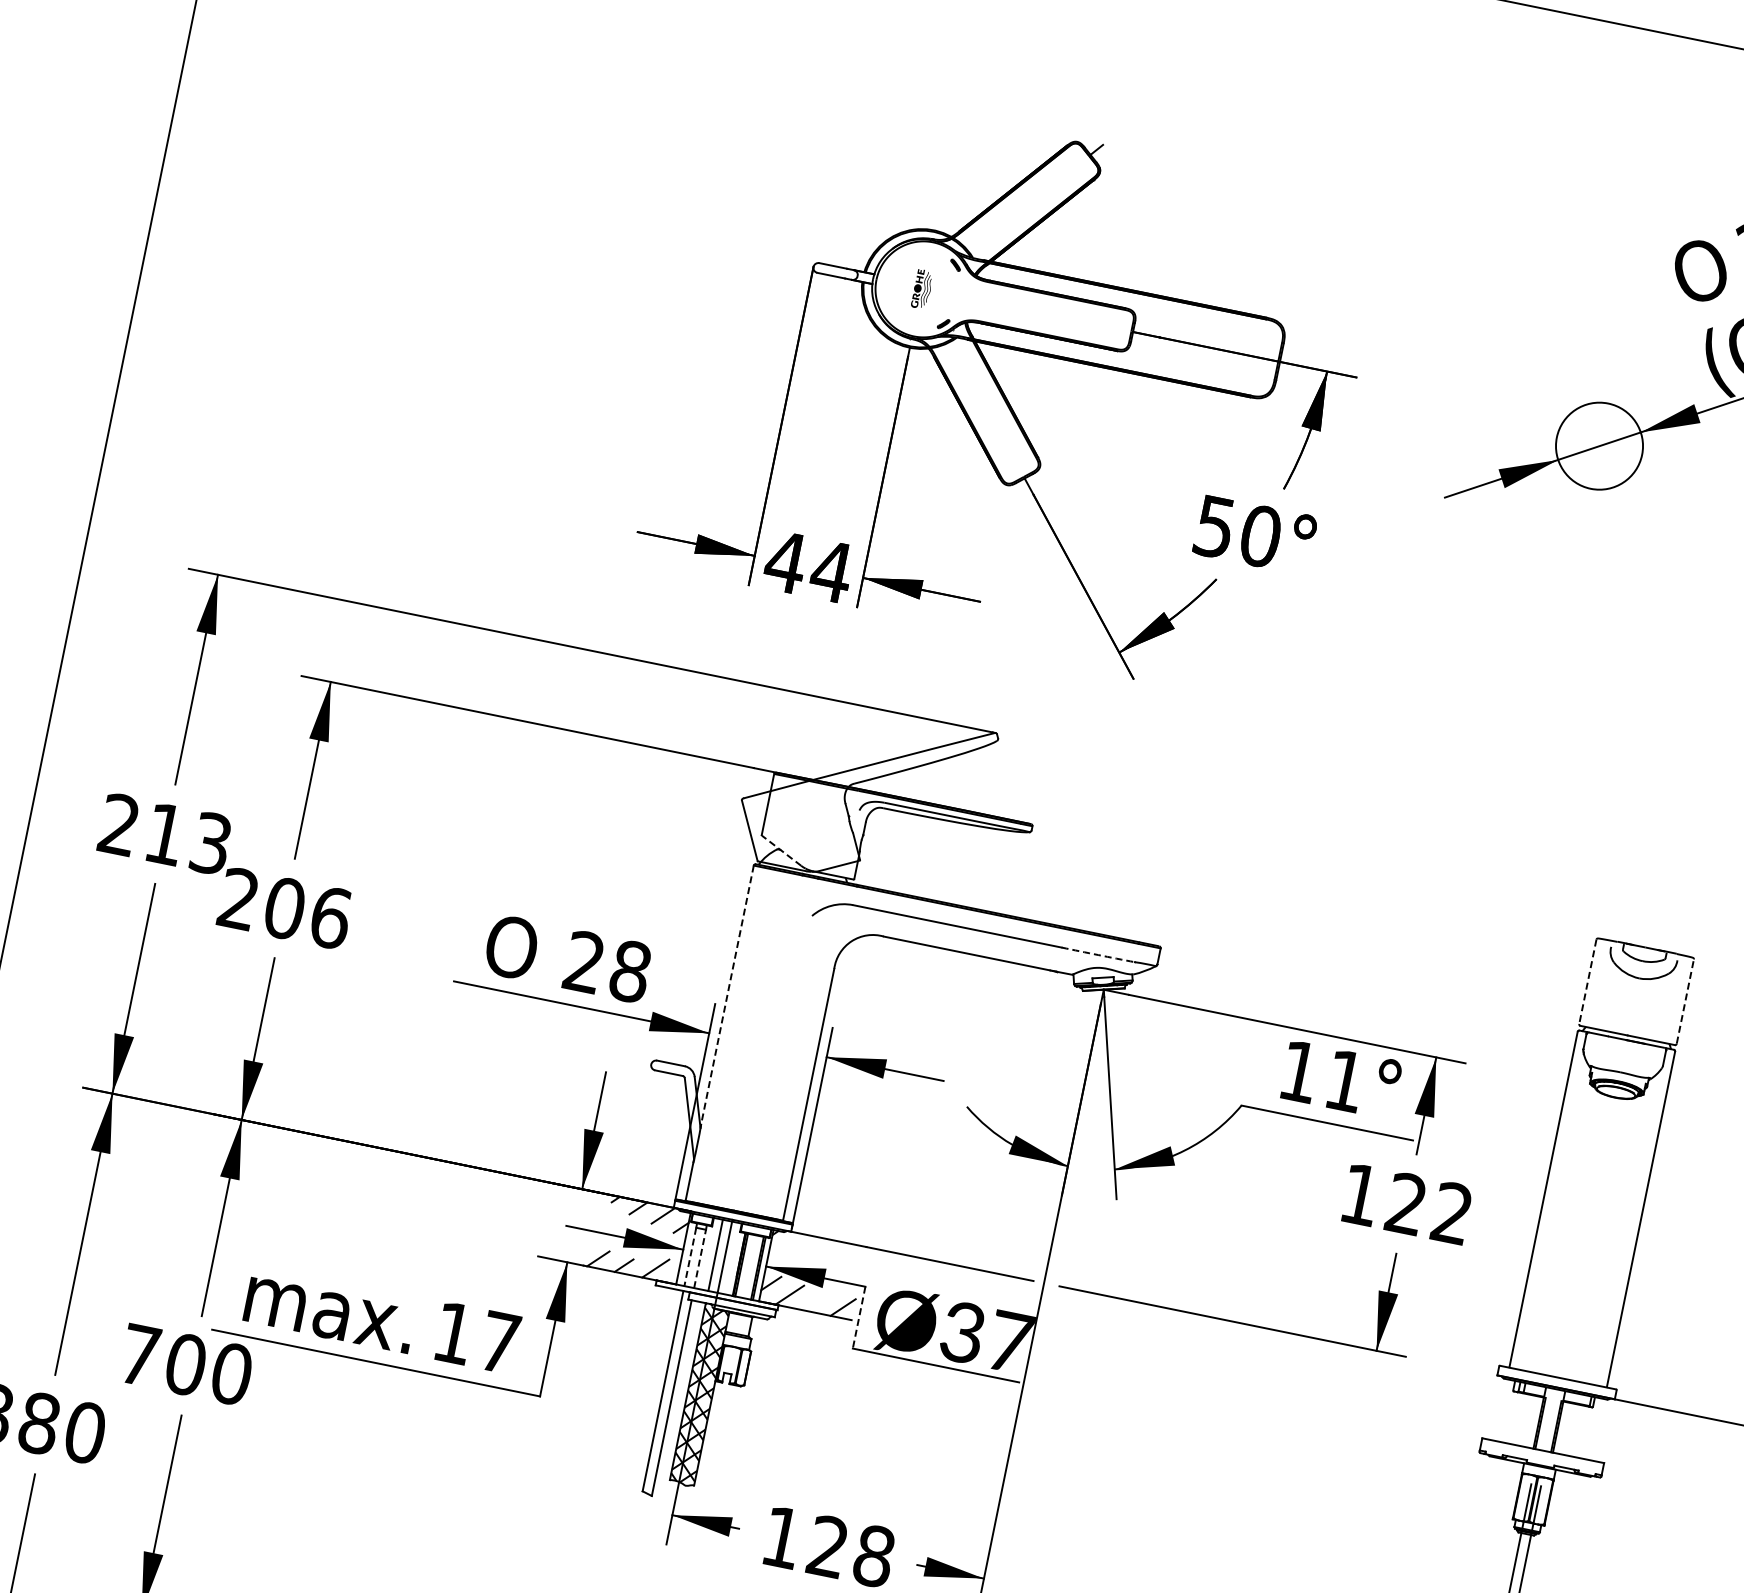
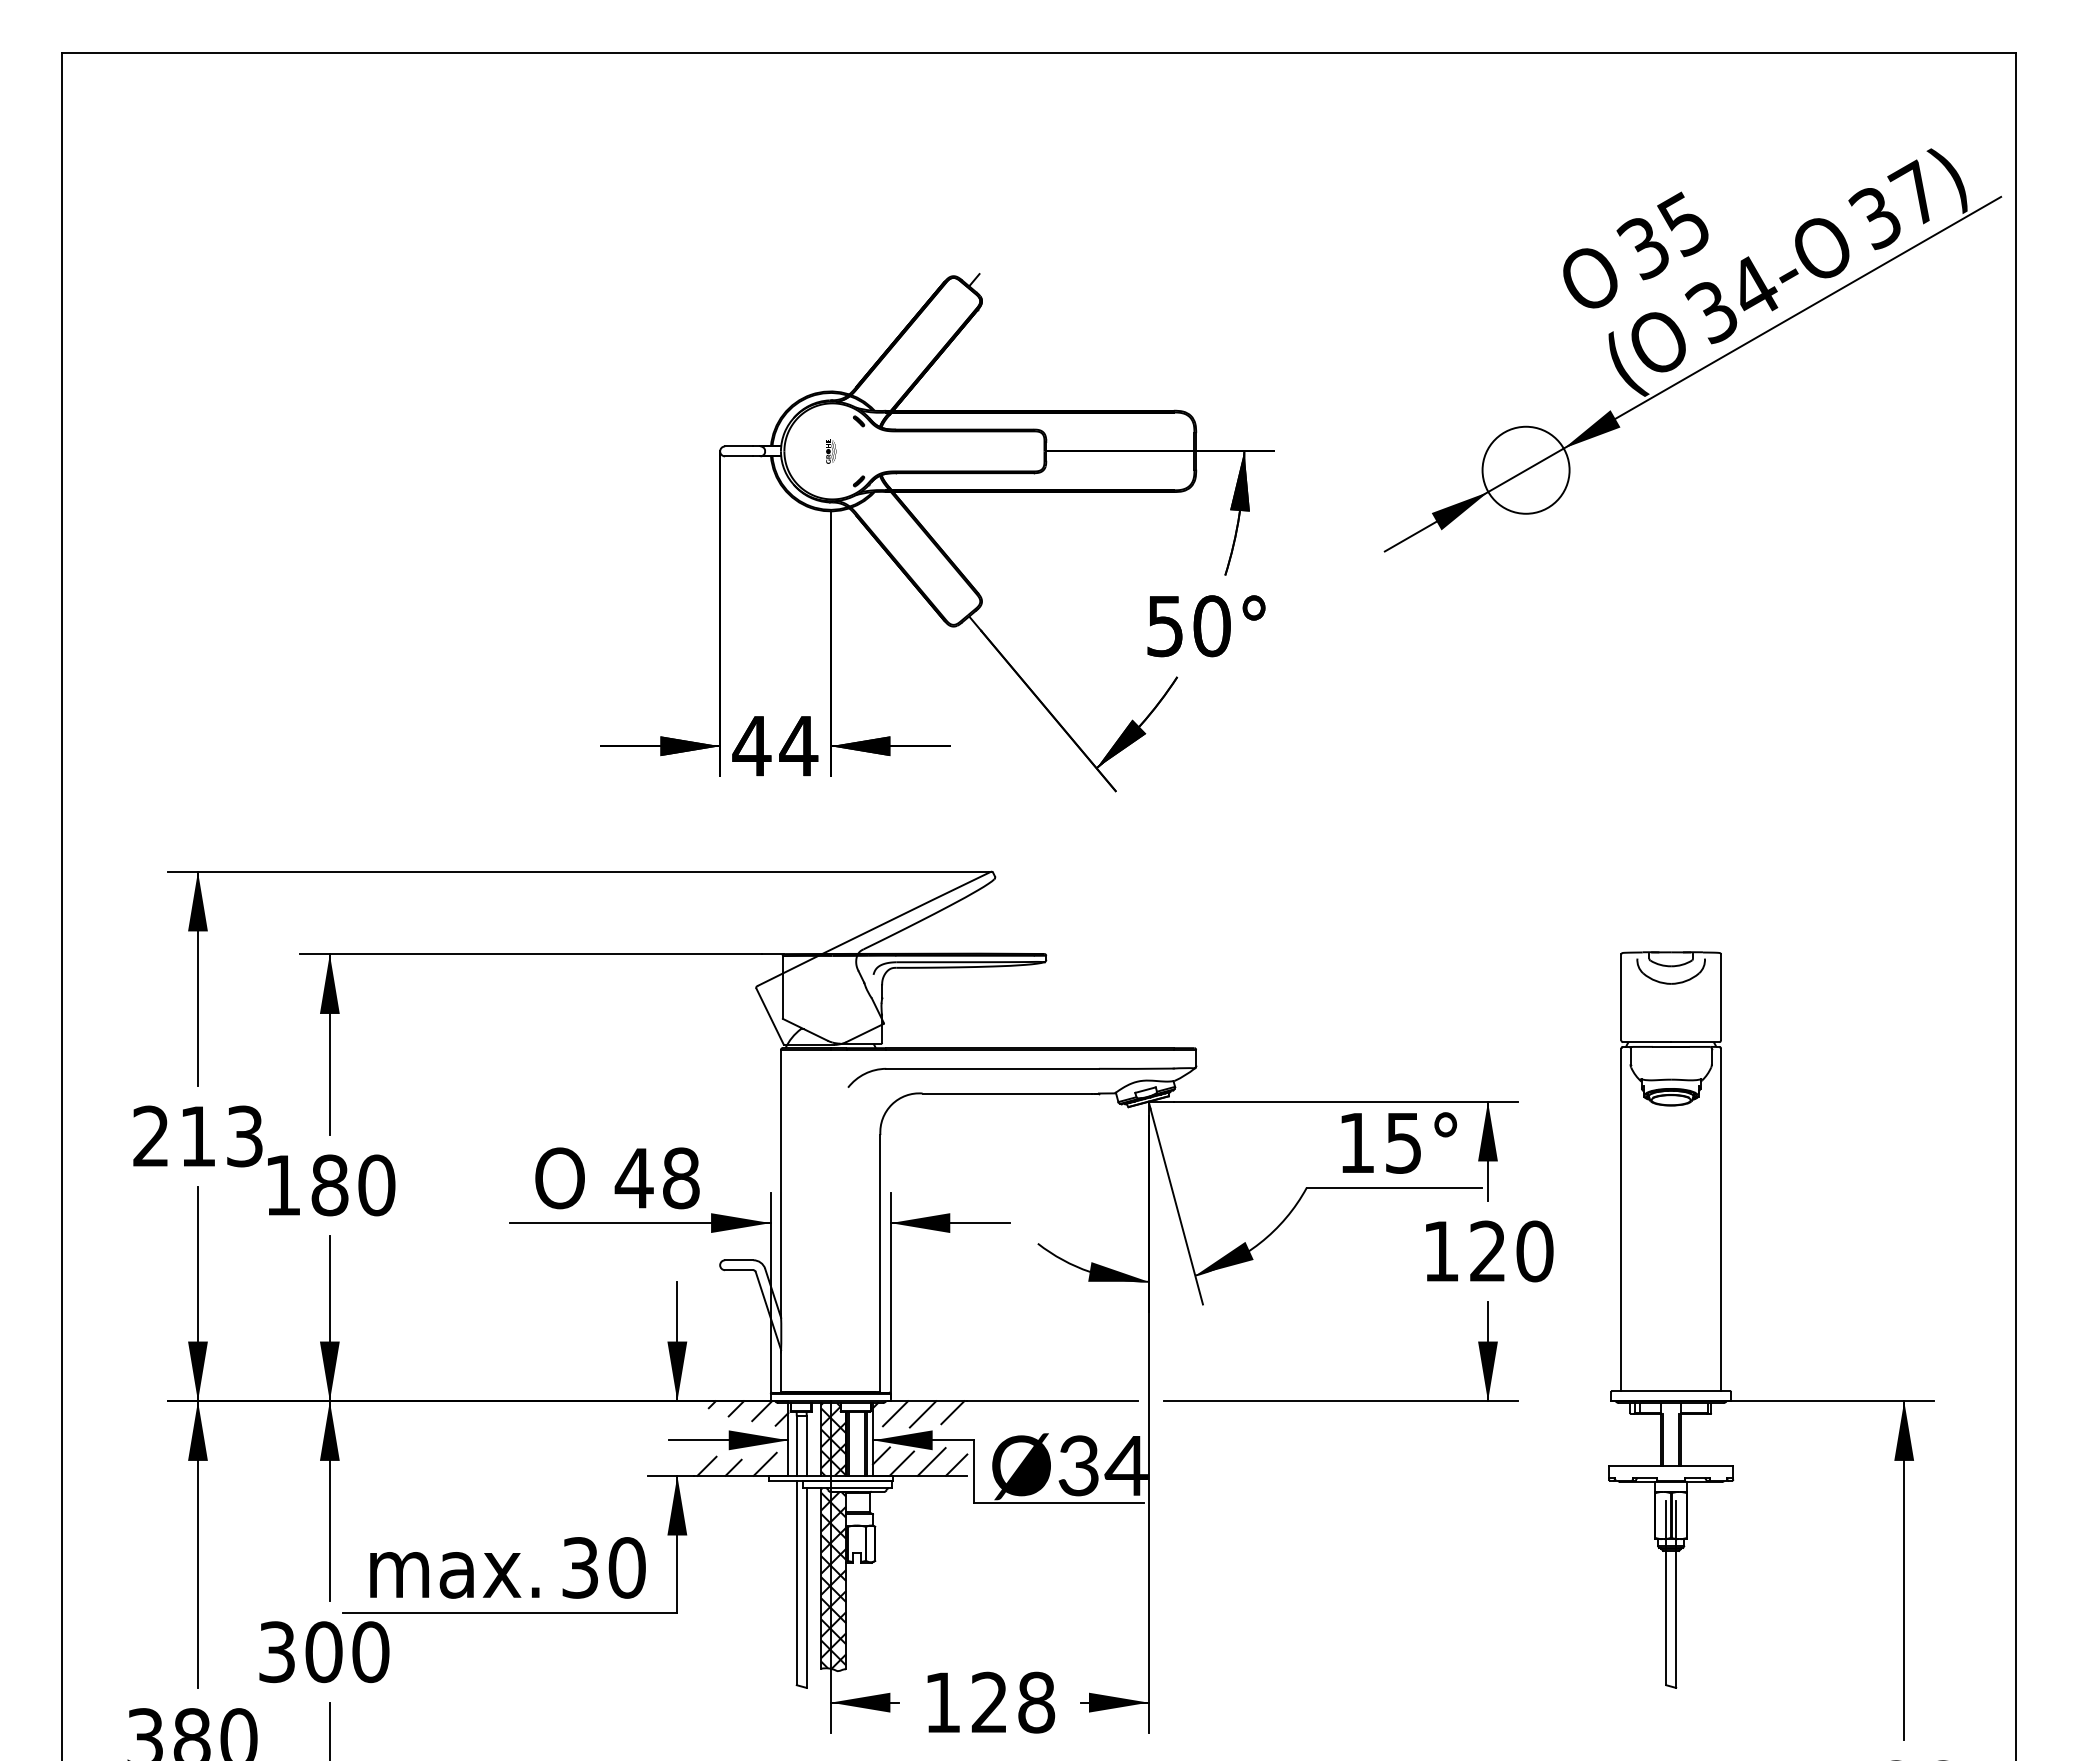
part: (922, 289) -> (831, 451), size x0.62
line: (781, 850) -> (805, 1029), dashed -> solid
text: (285, 908) -> (330, 1185), 206 -> 180
arc: (1098, 954) -> (1136, 1068), dashed -> solid
text: (583, 961) -> (633, 1177), 28 -> 48
line: (1587, 981) -> (1621, 997), dashed -> solid
line: (726, 996) -> (780, 1183), dashed -> solid
line: (1684, 1001) -> (1720, 997), dashed -> solid
text: (1345, 1081) -> (1403, 1143), 11° -> 15°
text: (1452, 1213) -> (1534, 1251), 122 -> 120
line: (793, 1244) -> (895, 1413), added
line: (819, 1251) -> (922, 1414), added
line: (849, 1255) -> (952, 1412), added
line: (689, 1257) -> (796, 1446), dashed -> solid
hatch: (727, 1257) -> (833, 1439), added
line: (699, 1259) -> (806, 1446), dashed -> solid
line: (819, 1298) -> (931, 1461), added
line: (859, 1317) -> (974, 1471), dashed -> solid
text: (476, 1337) -> (603, 1567), 17 -> 30
text: (1008, 1341) -> (1125, 1465), Ø37 -> Ø34
text: (139, 1355) -> (276, 1652), 700 -> 300

